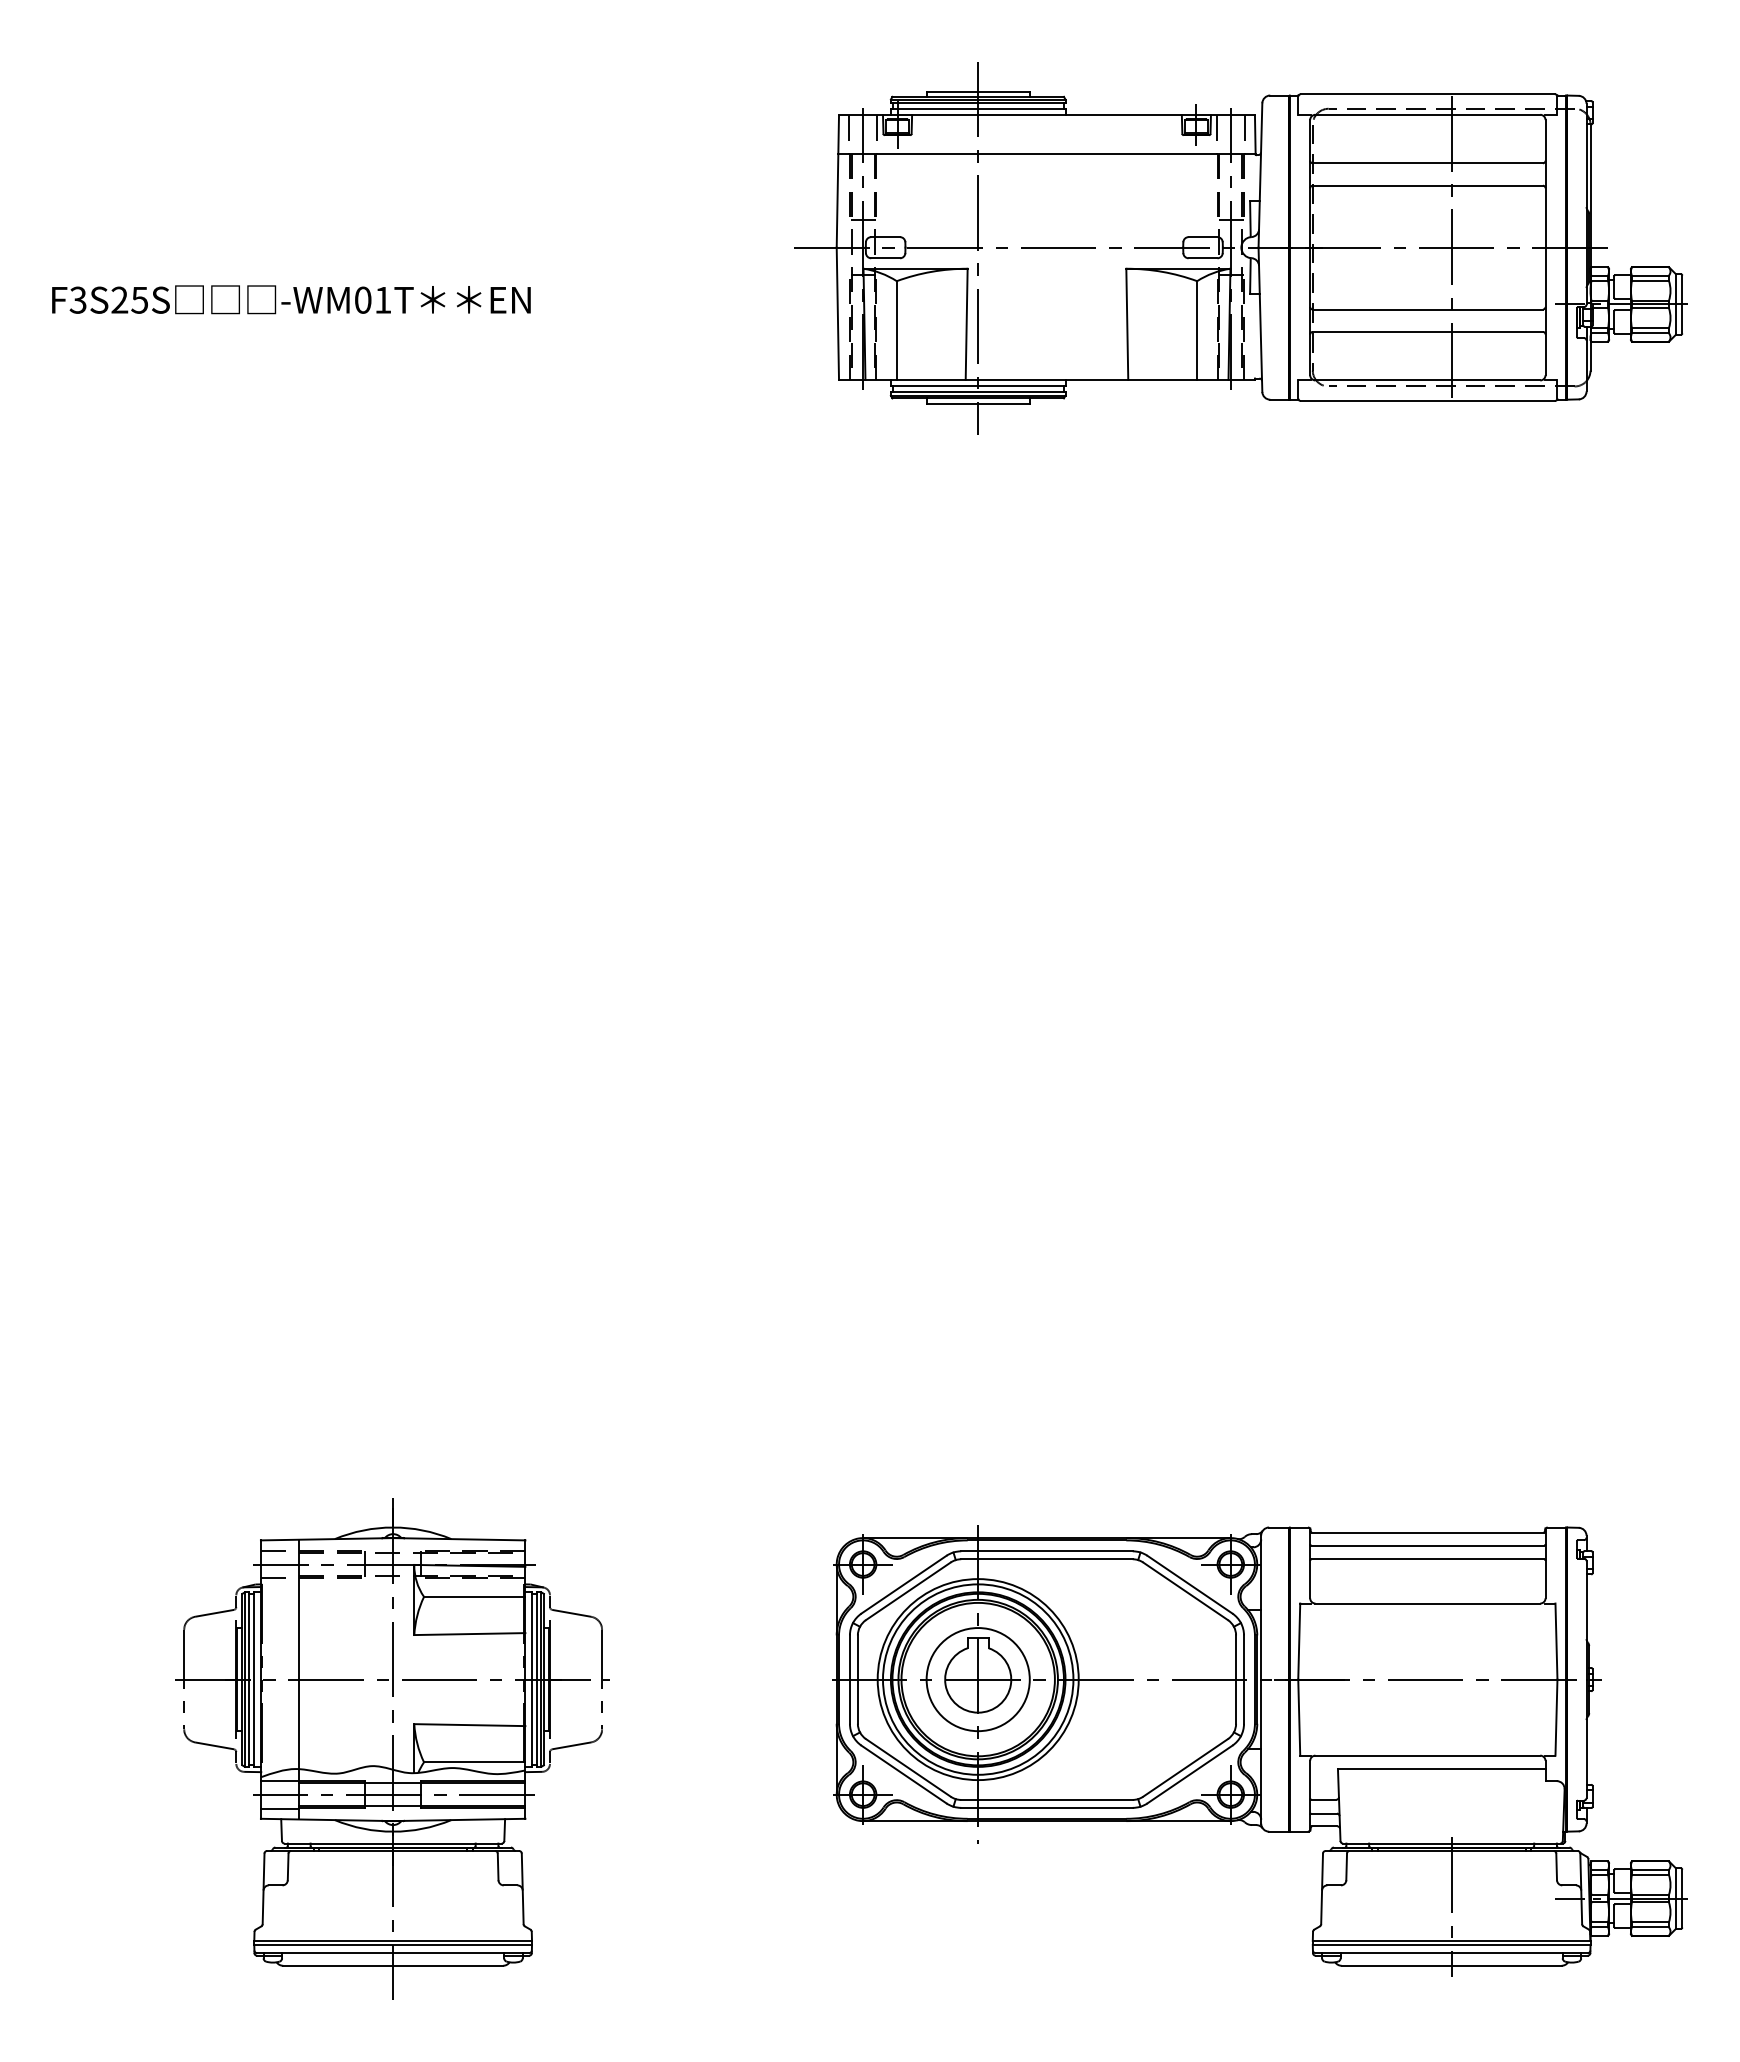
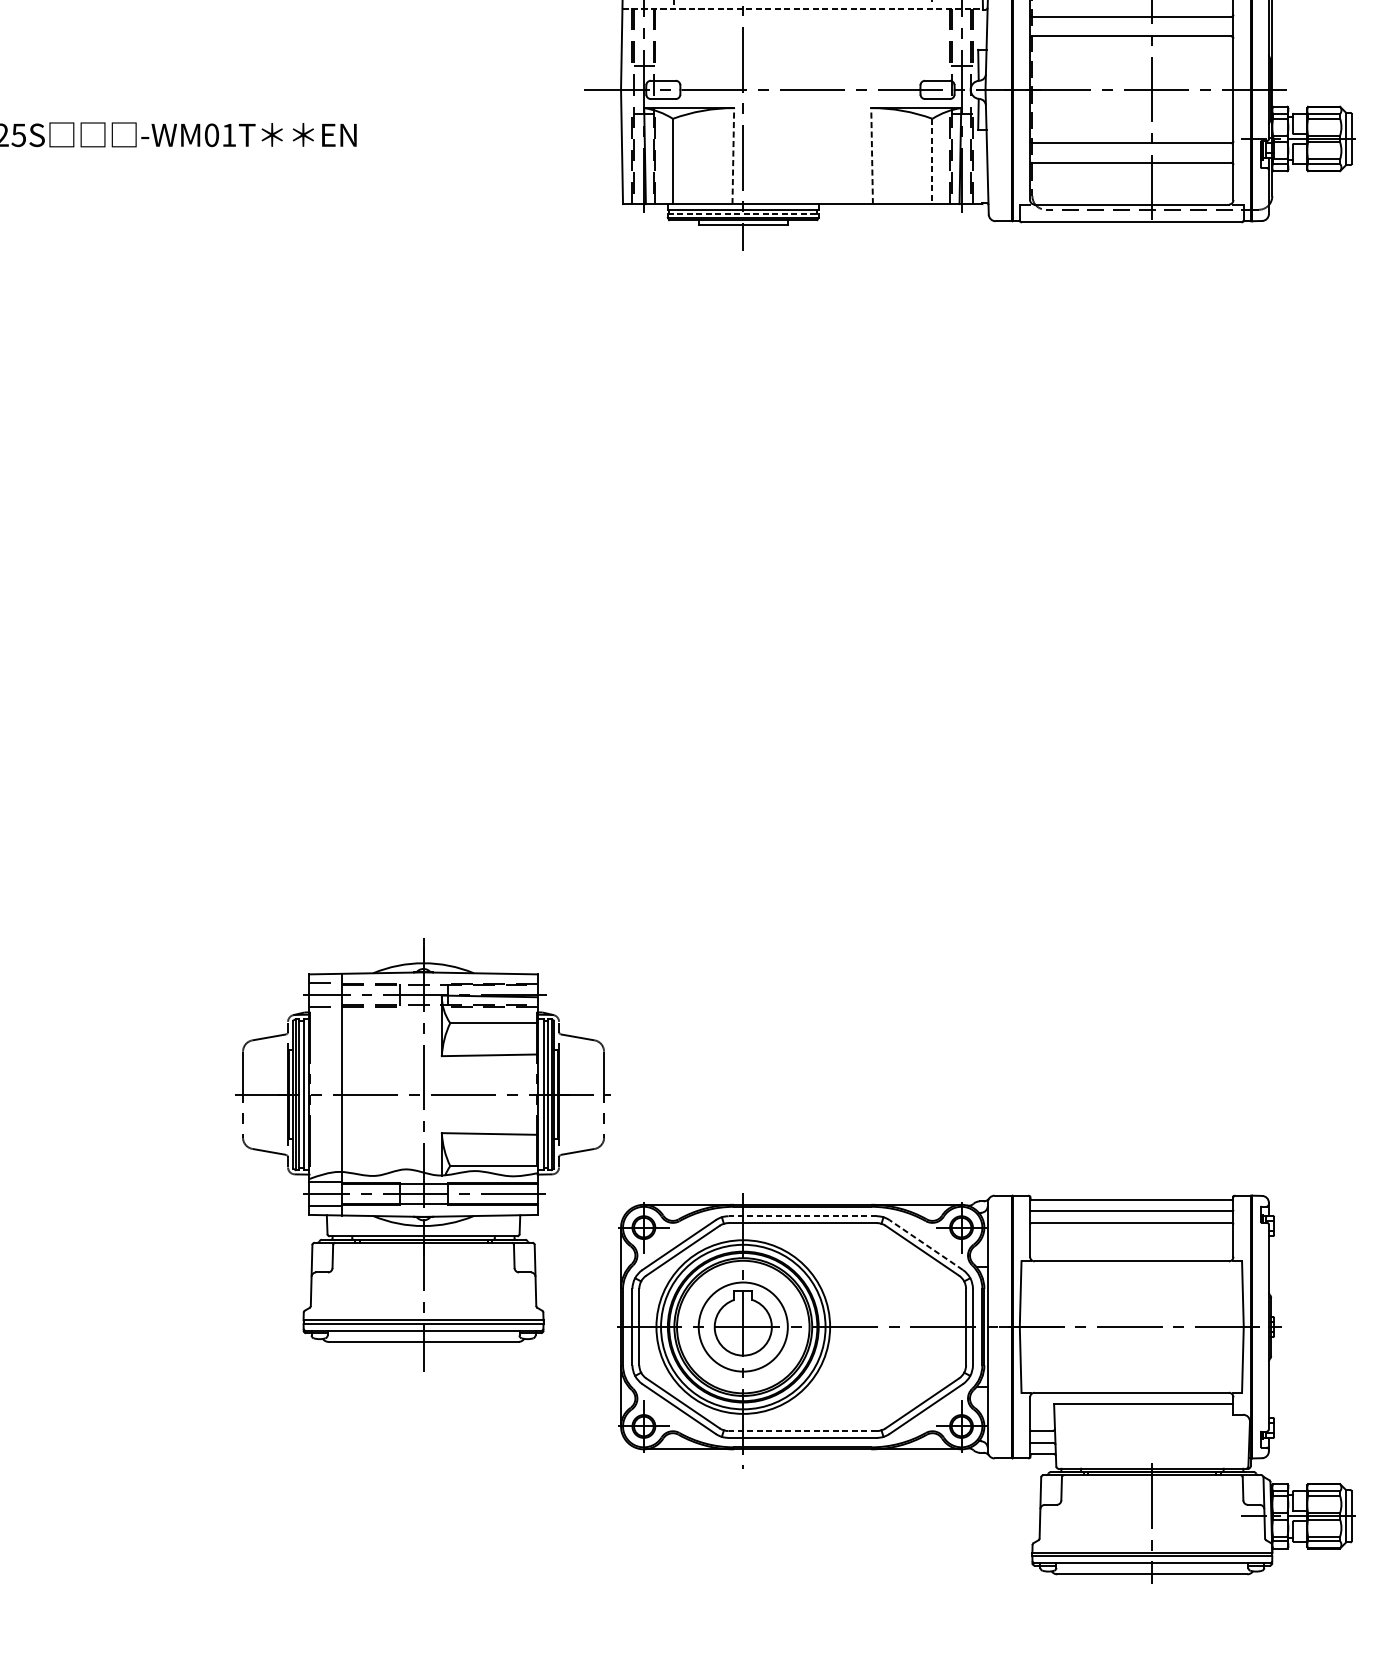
line: (1046, 153) -> (802, 8), solid -> dashed
line: (966, 324) -> (733, 156), solid -> dashed
line: (1127, 324) -> (872, 156), solid -> dashed
line: (1197, 331) -> (932, 162), solid -> dashed
line: (978, 391) -> (743, 214), solid -> dashed
line: (1046, 1551) -> (802, 1216), solid -> dashed
line: (1189, 1584) -> (925, 1244), solid -> dashed
part: (392, 1748) -> (422, 1154), moved
line: (1046, 1799) -> (802, 1430), solid -> dashed

